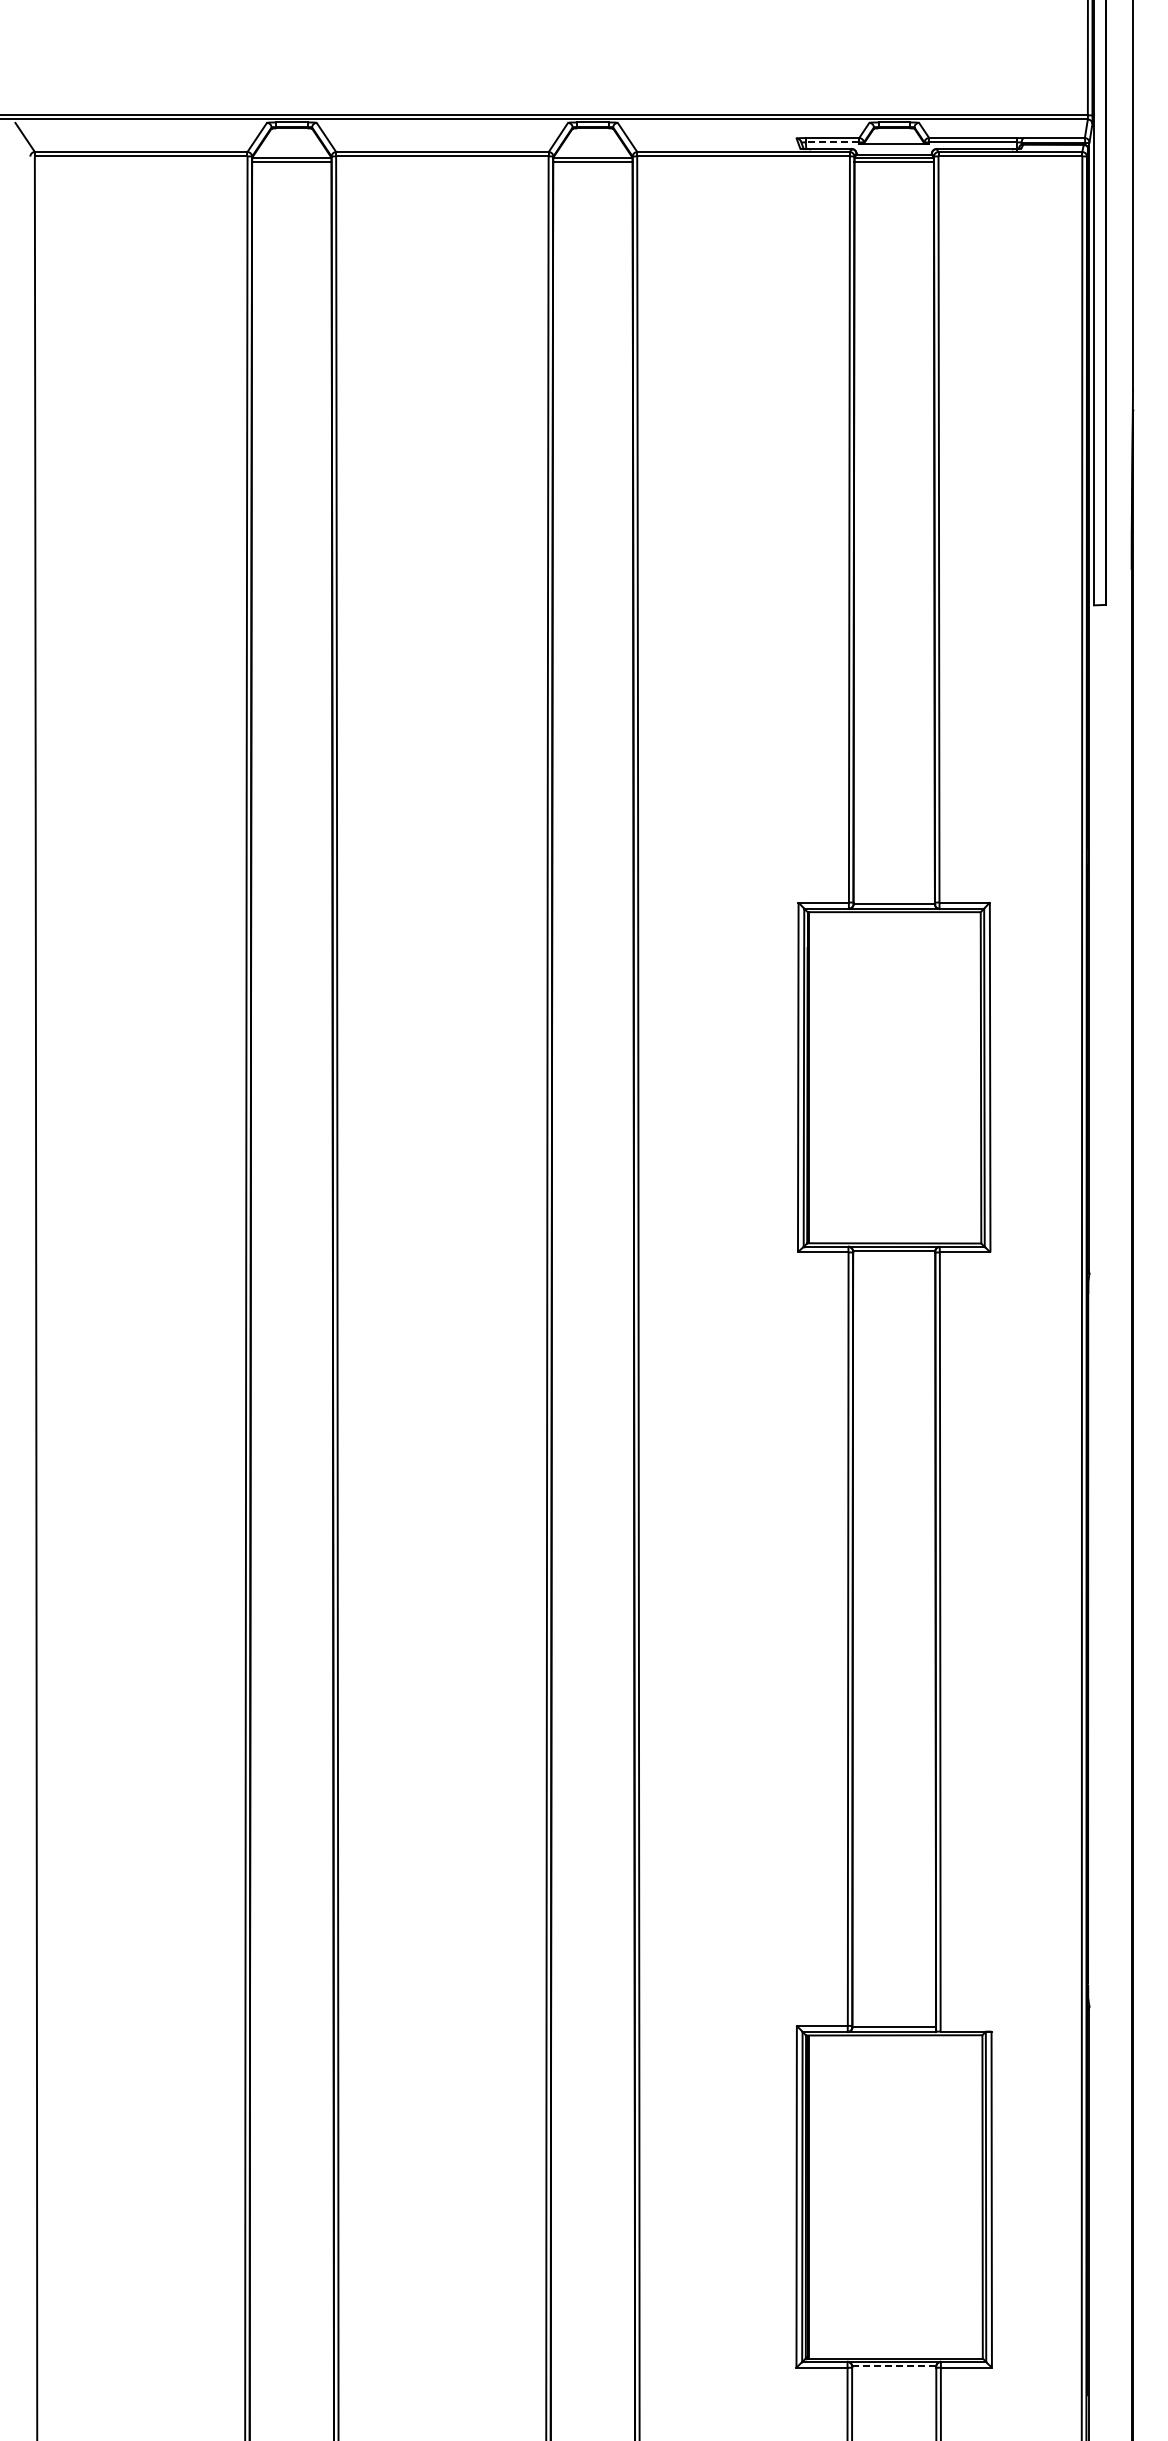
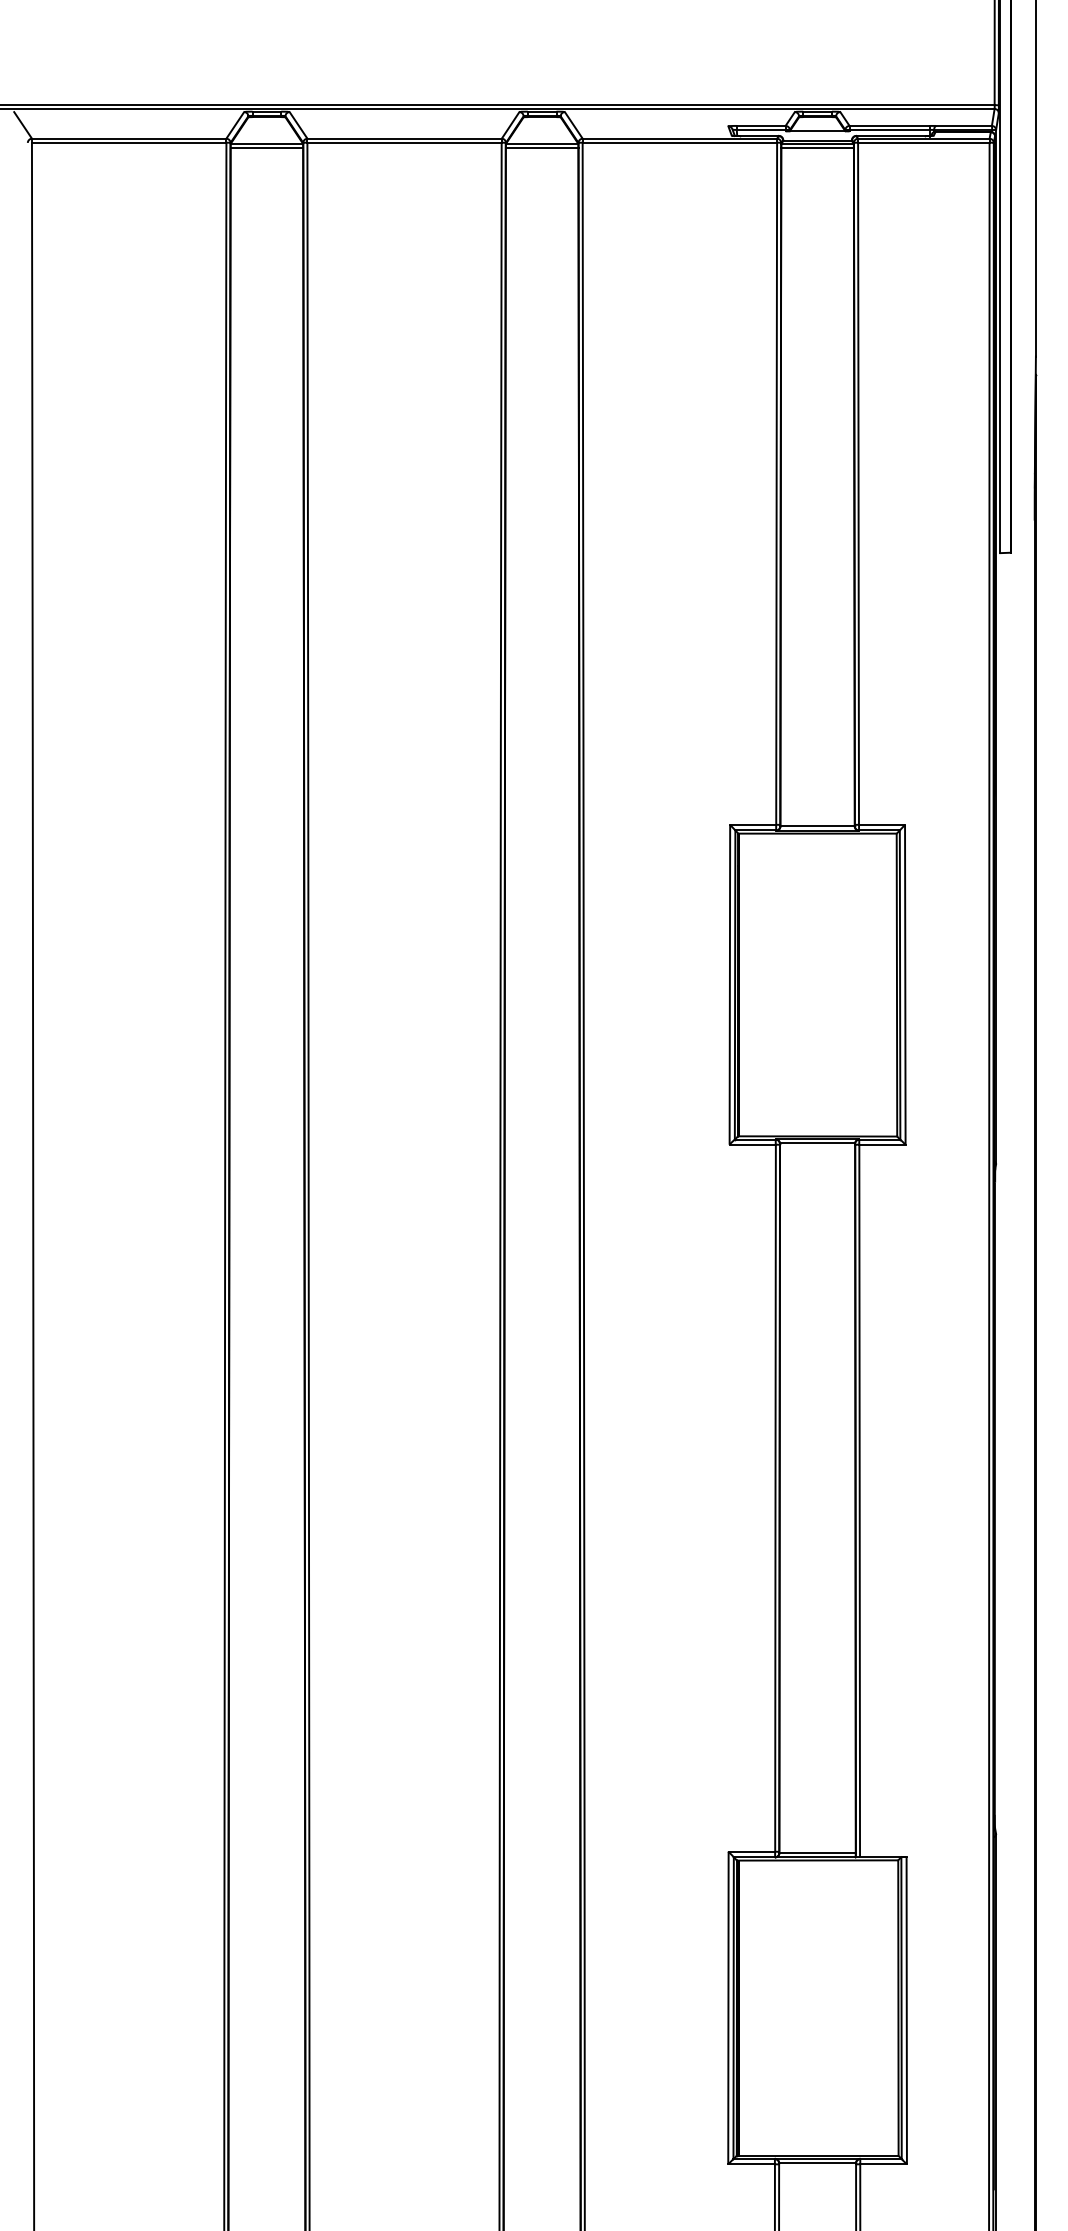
line: (832, 142) -> (761, 129), dashed -> solid
line: (893, 2366) -> (816, 2163), dashed -> solid

